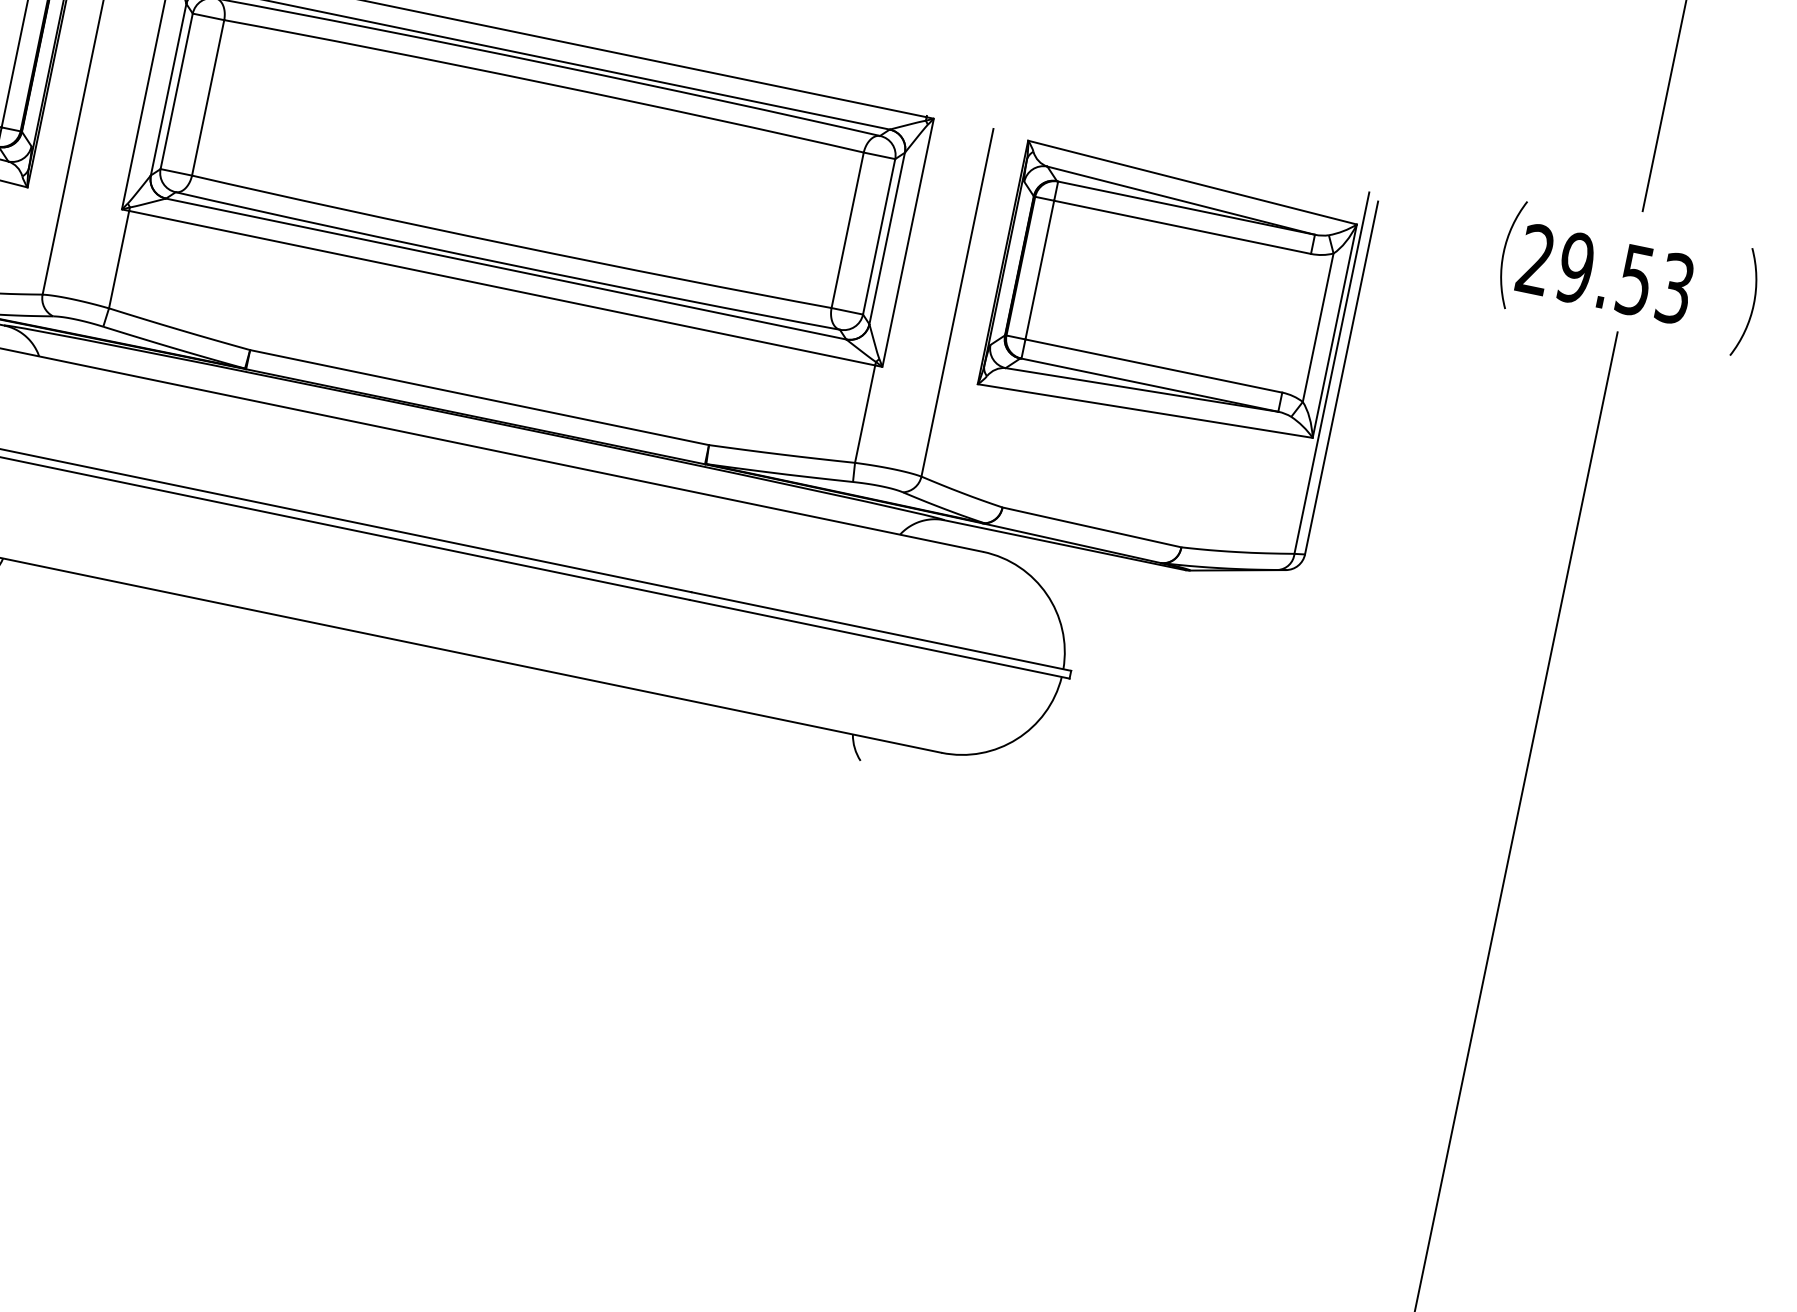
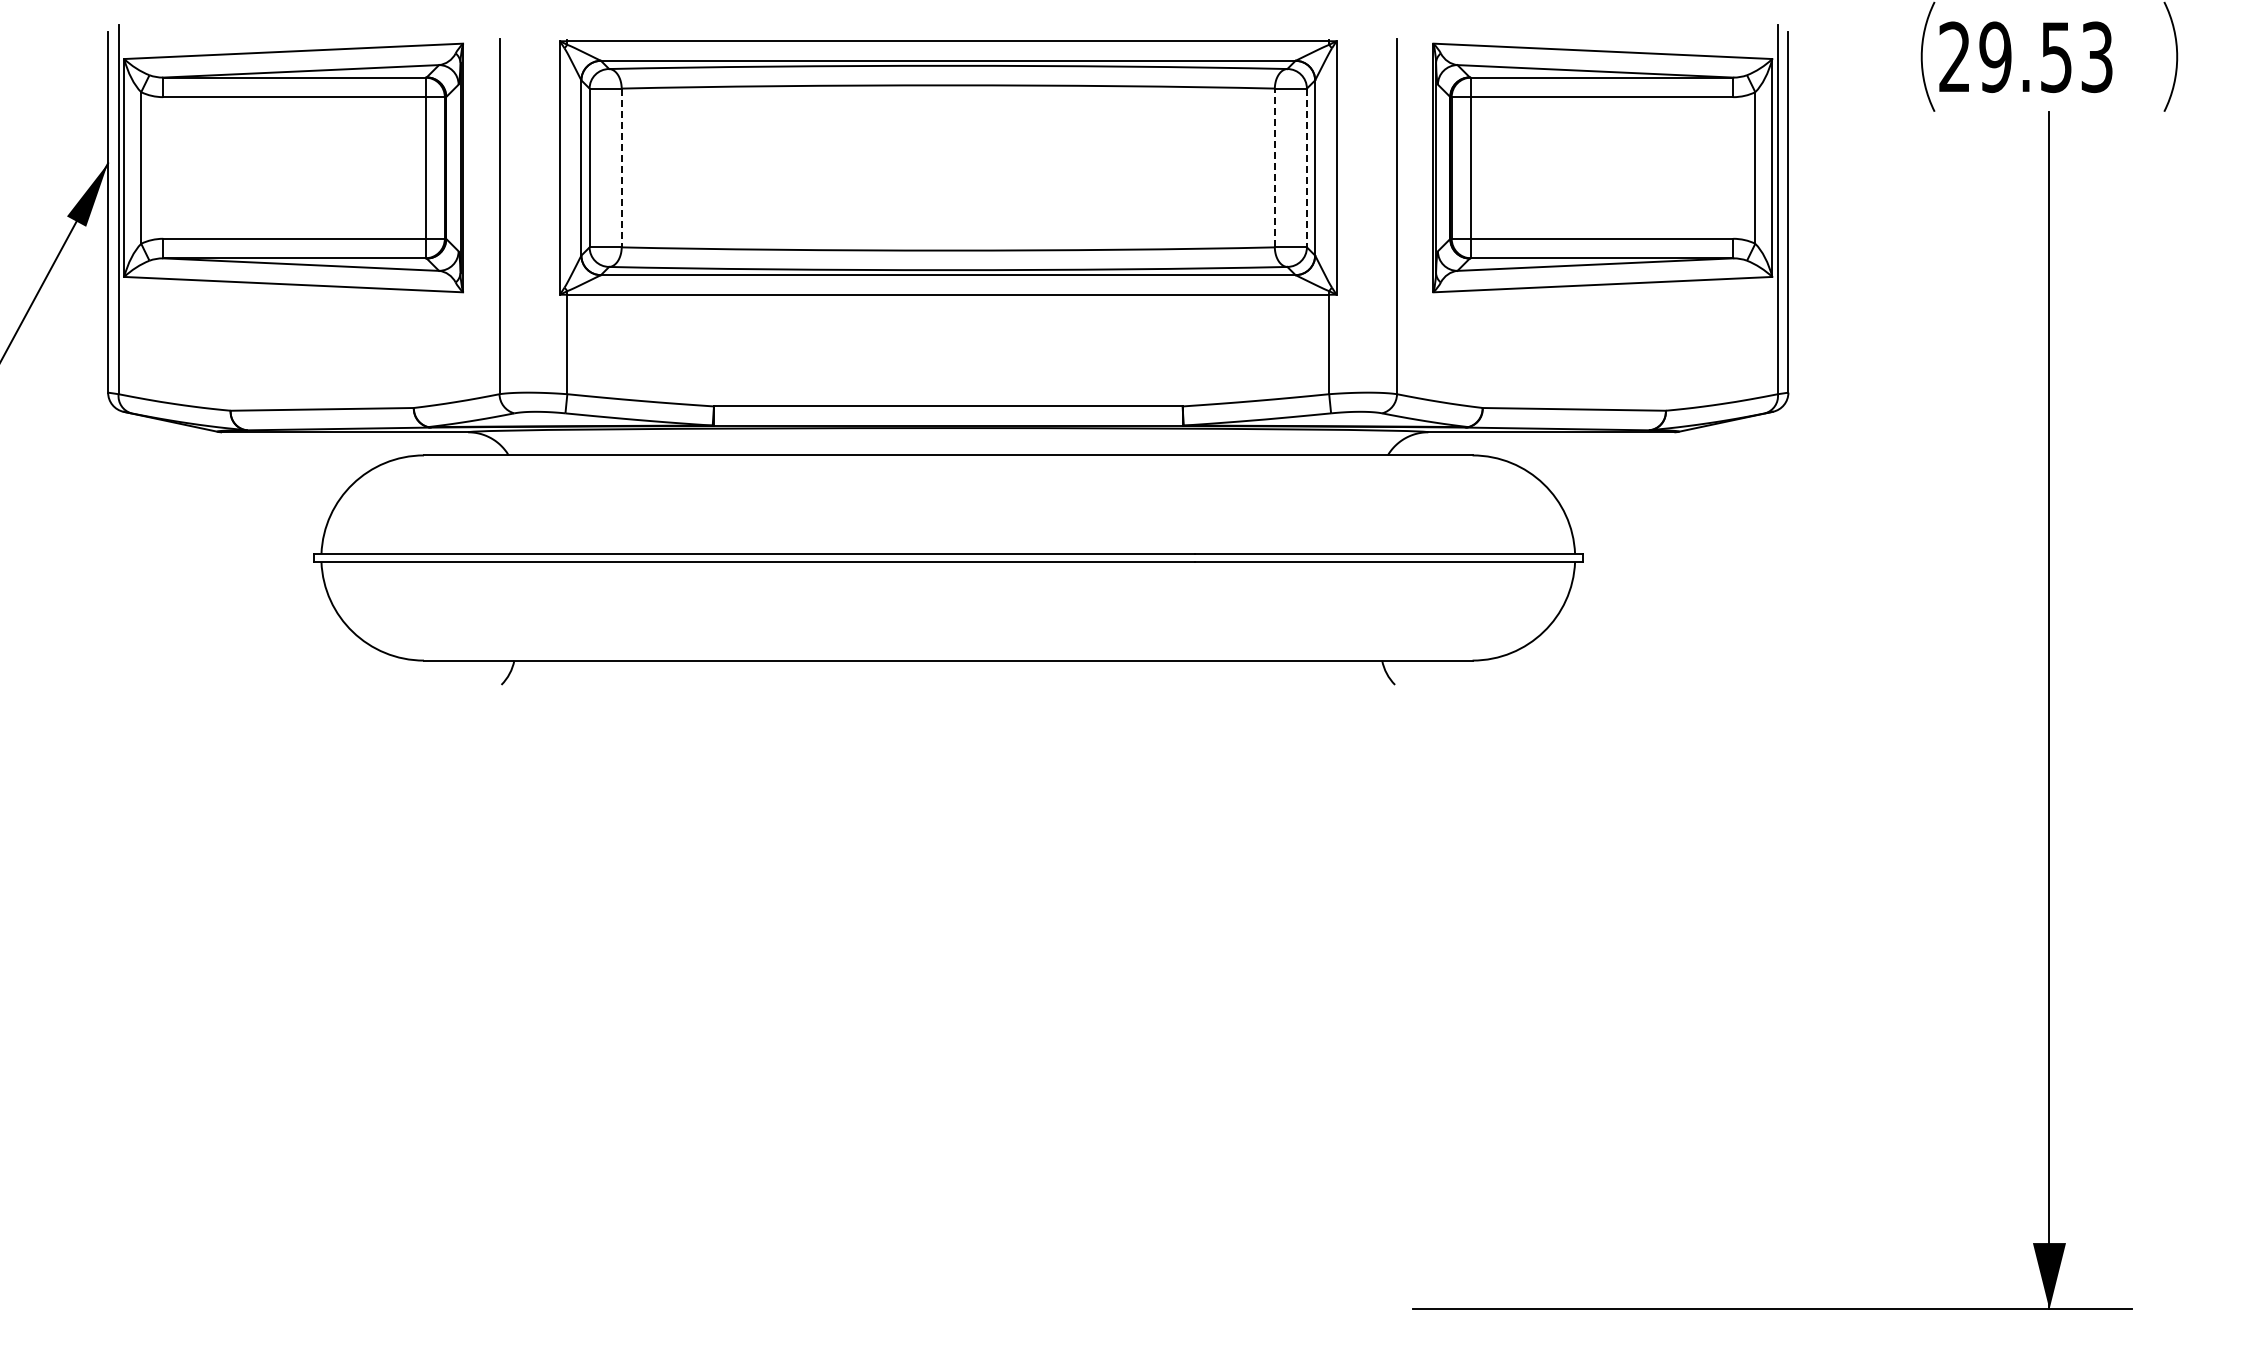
line: (207, 98) -> (621, 168), solid -> dashed
line: (847, 229) -> (1274, 167), solid -> dashed
line: (878, 237) -> (1306, 168), solid -> dashed

